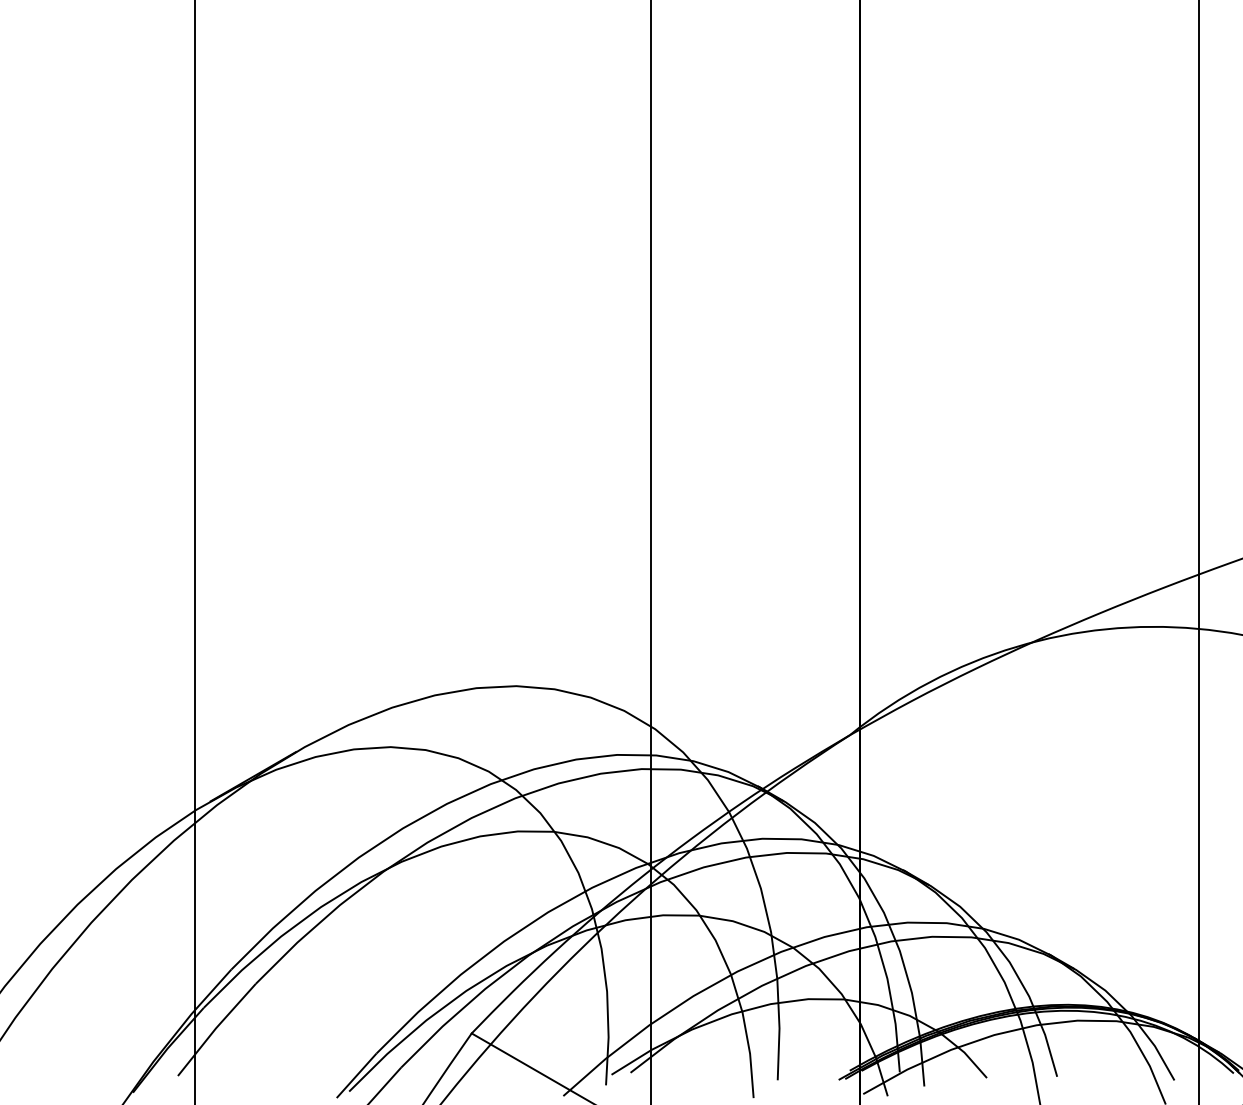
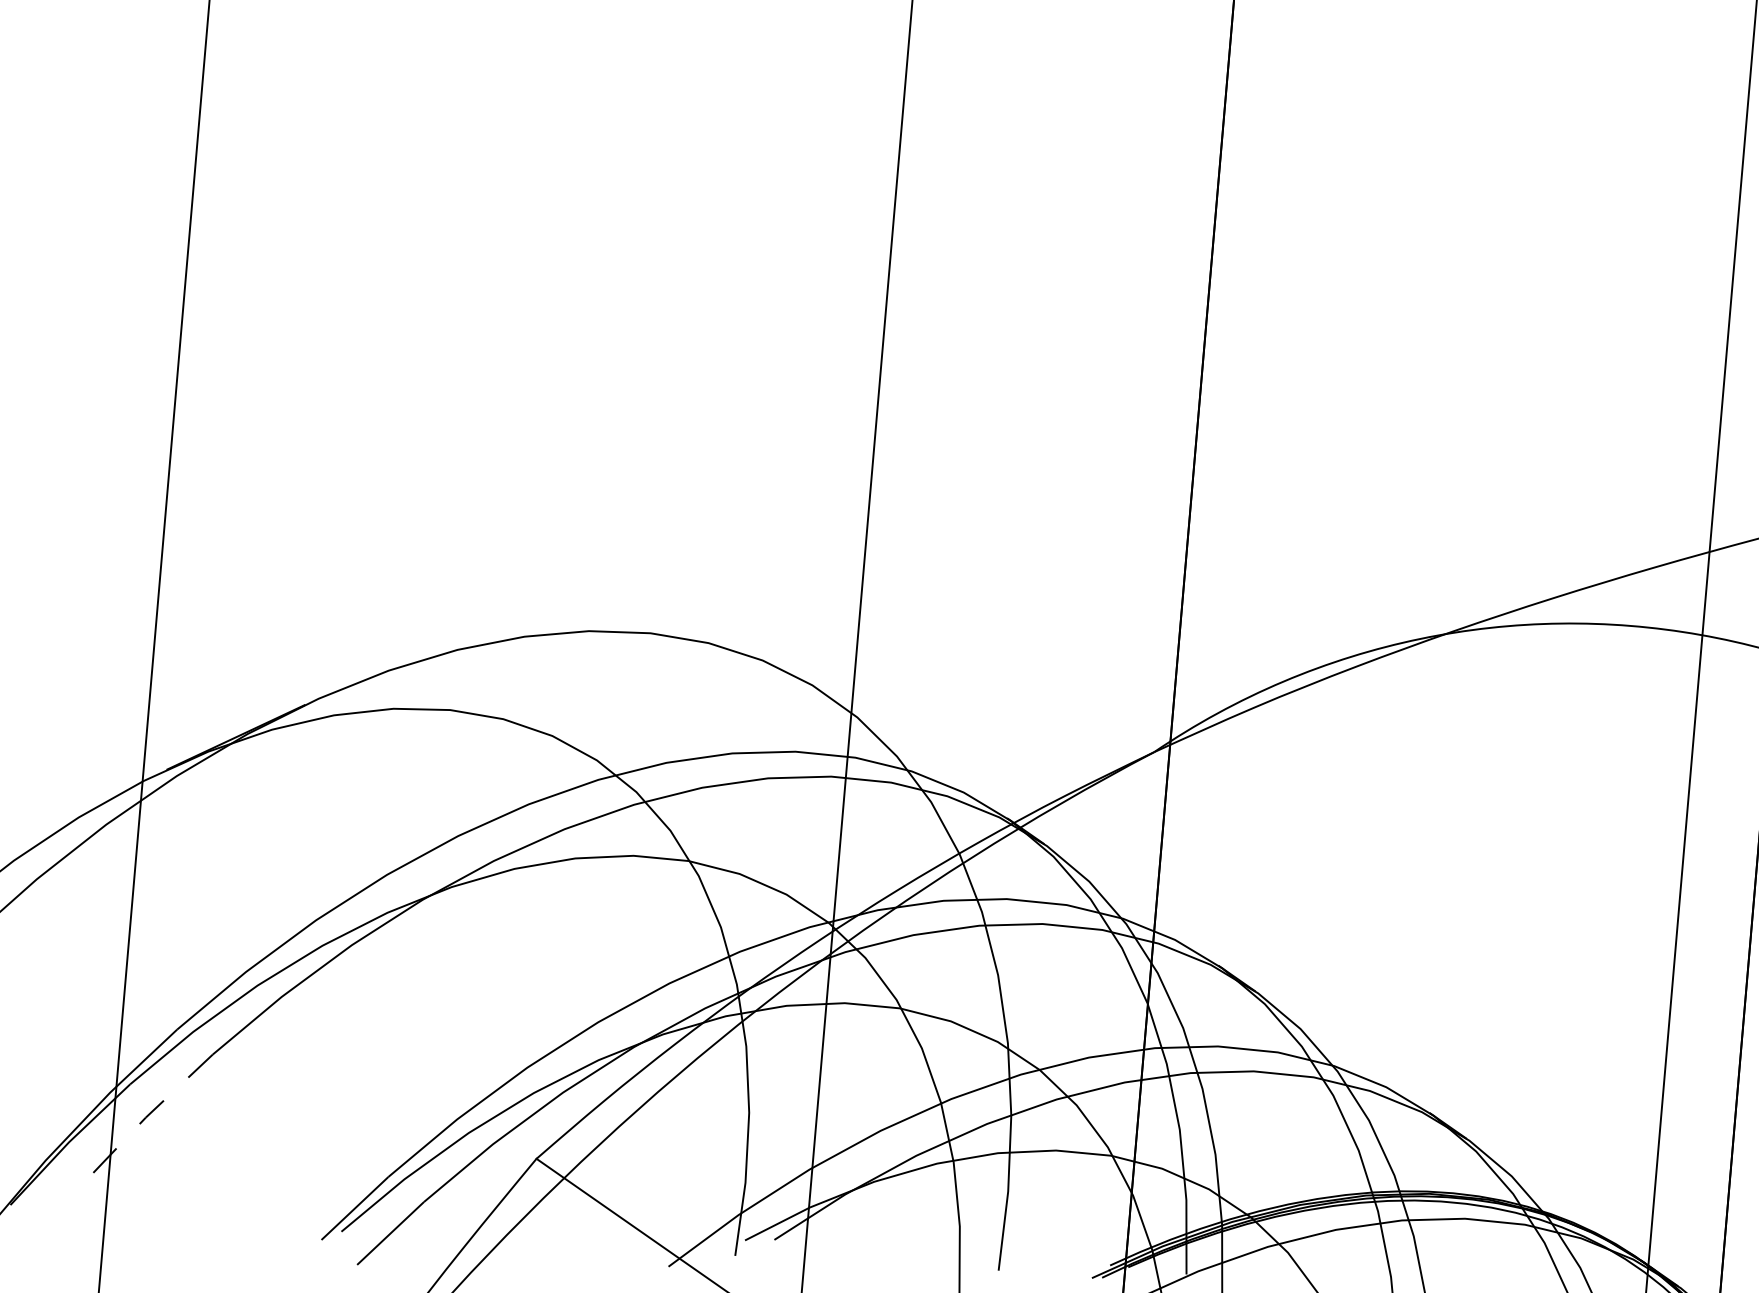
line: (216, 1028) -> (146, 1117), solid -> dashed

